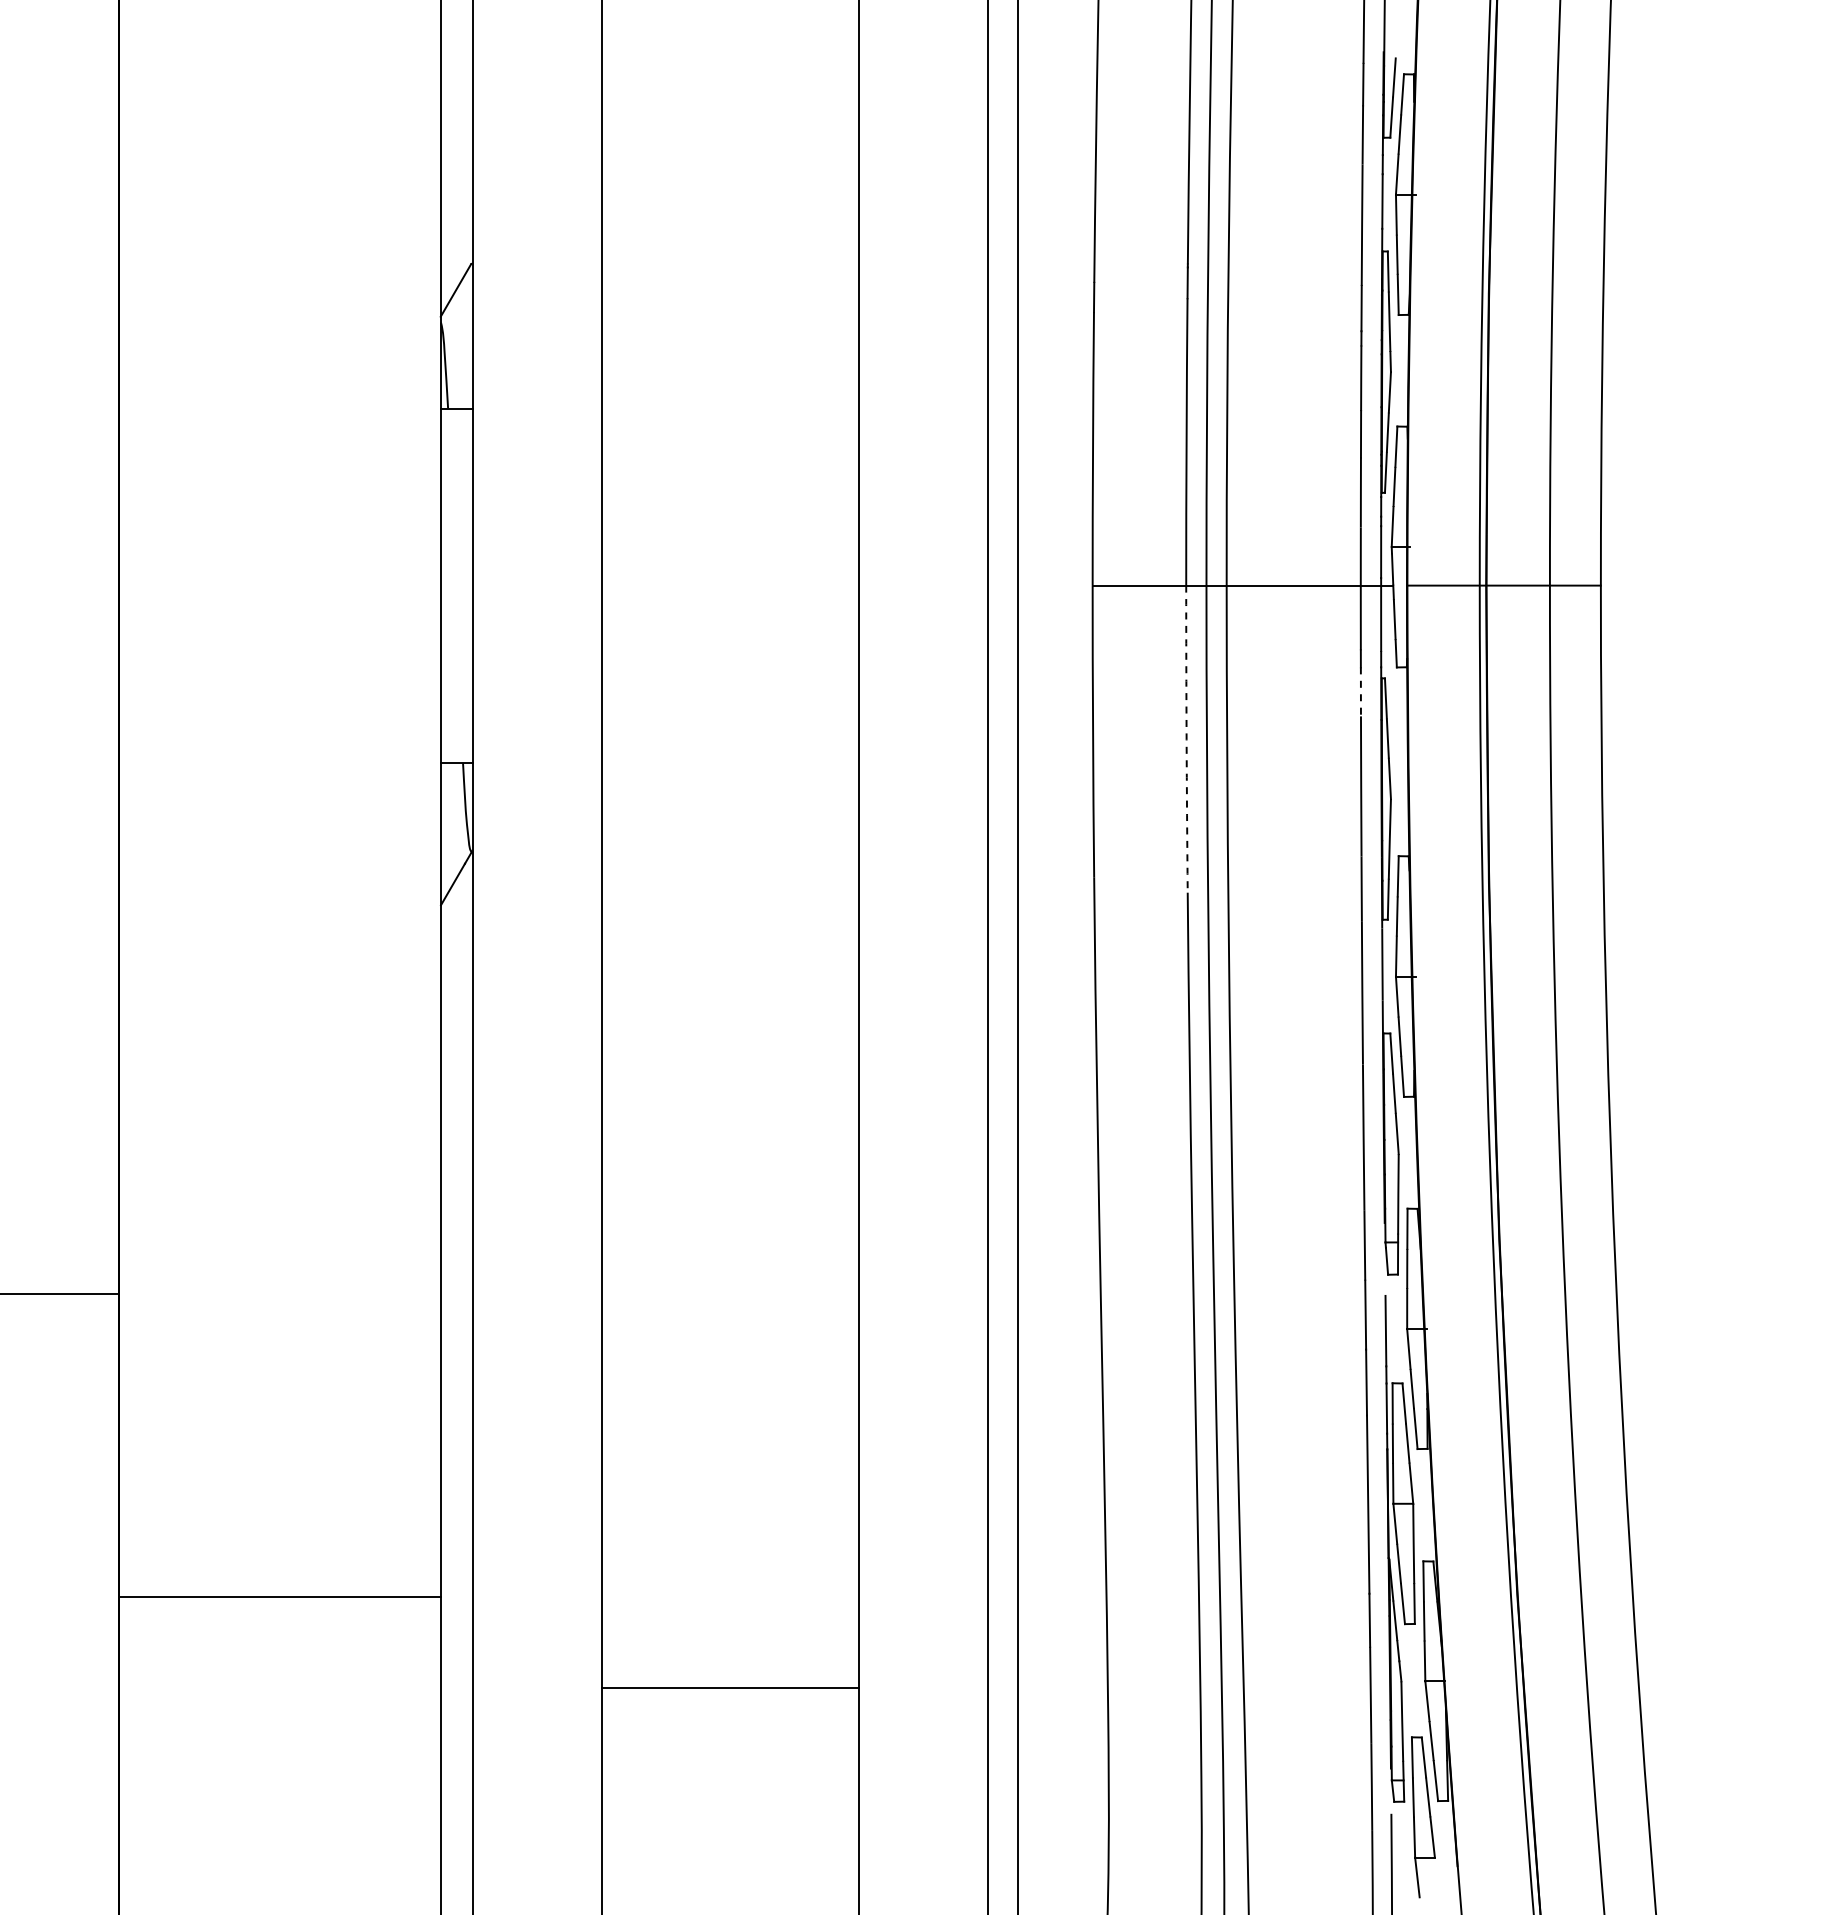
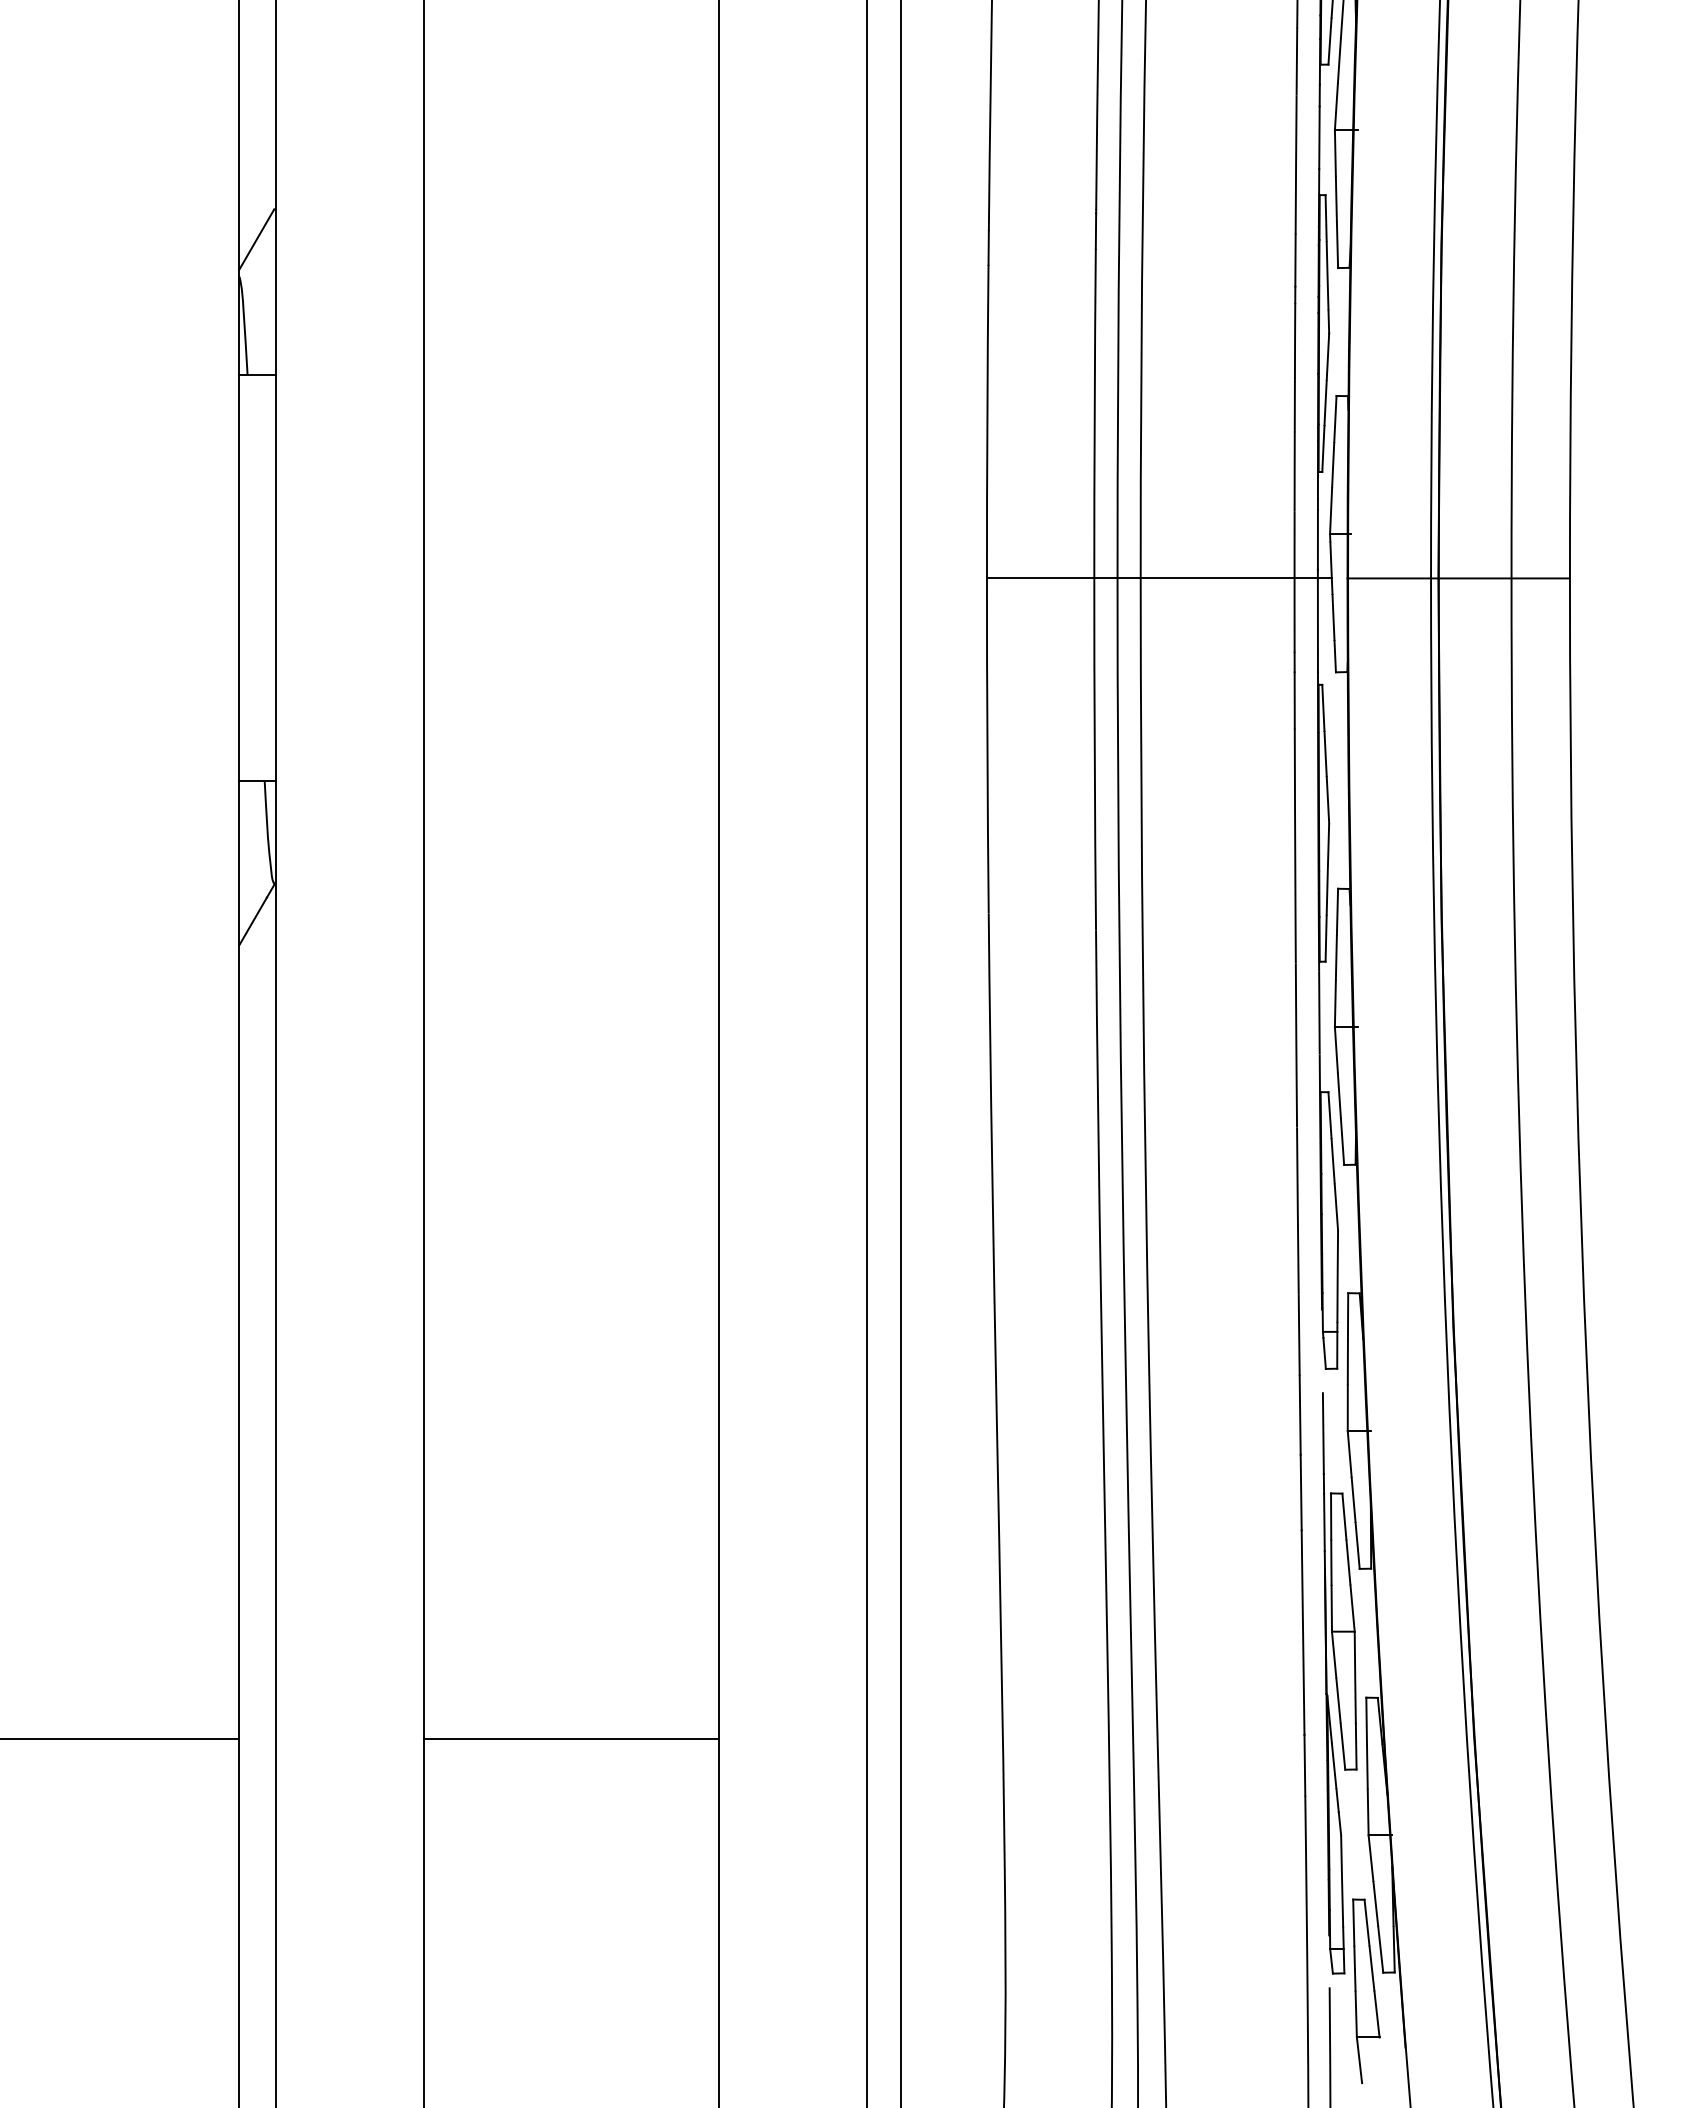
line: (1360, 692) -> (1294, 701), dashed -> solid
arc: (1186, 739) -> (1094, 754), dashed -> solid
line: (730, 1688) -> (571, 1739), moved

